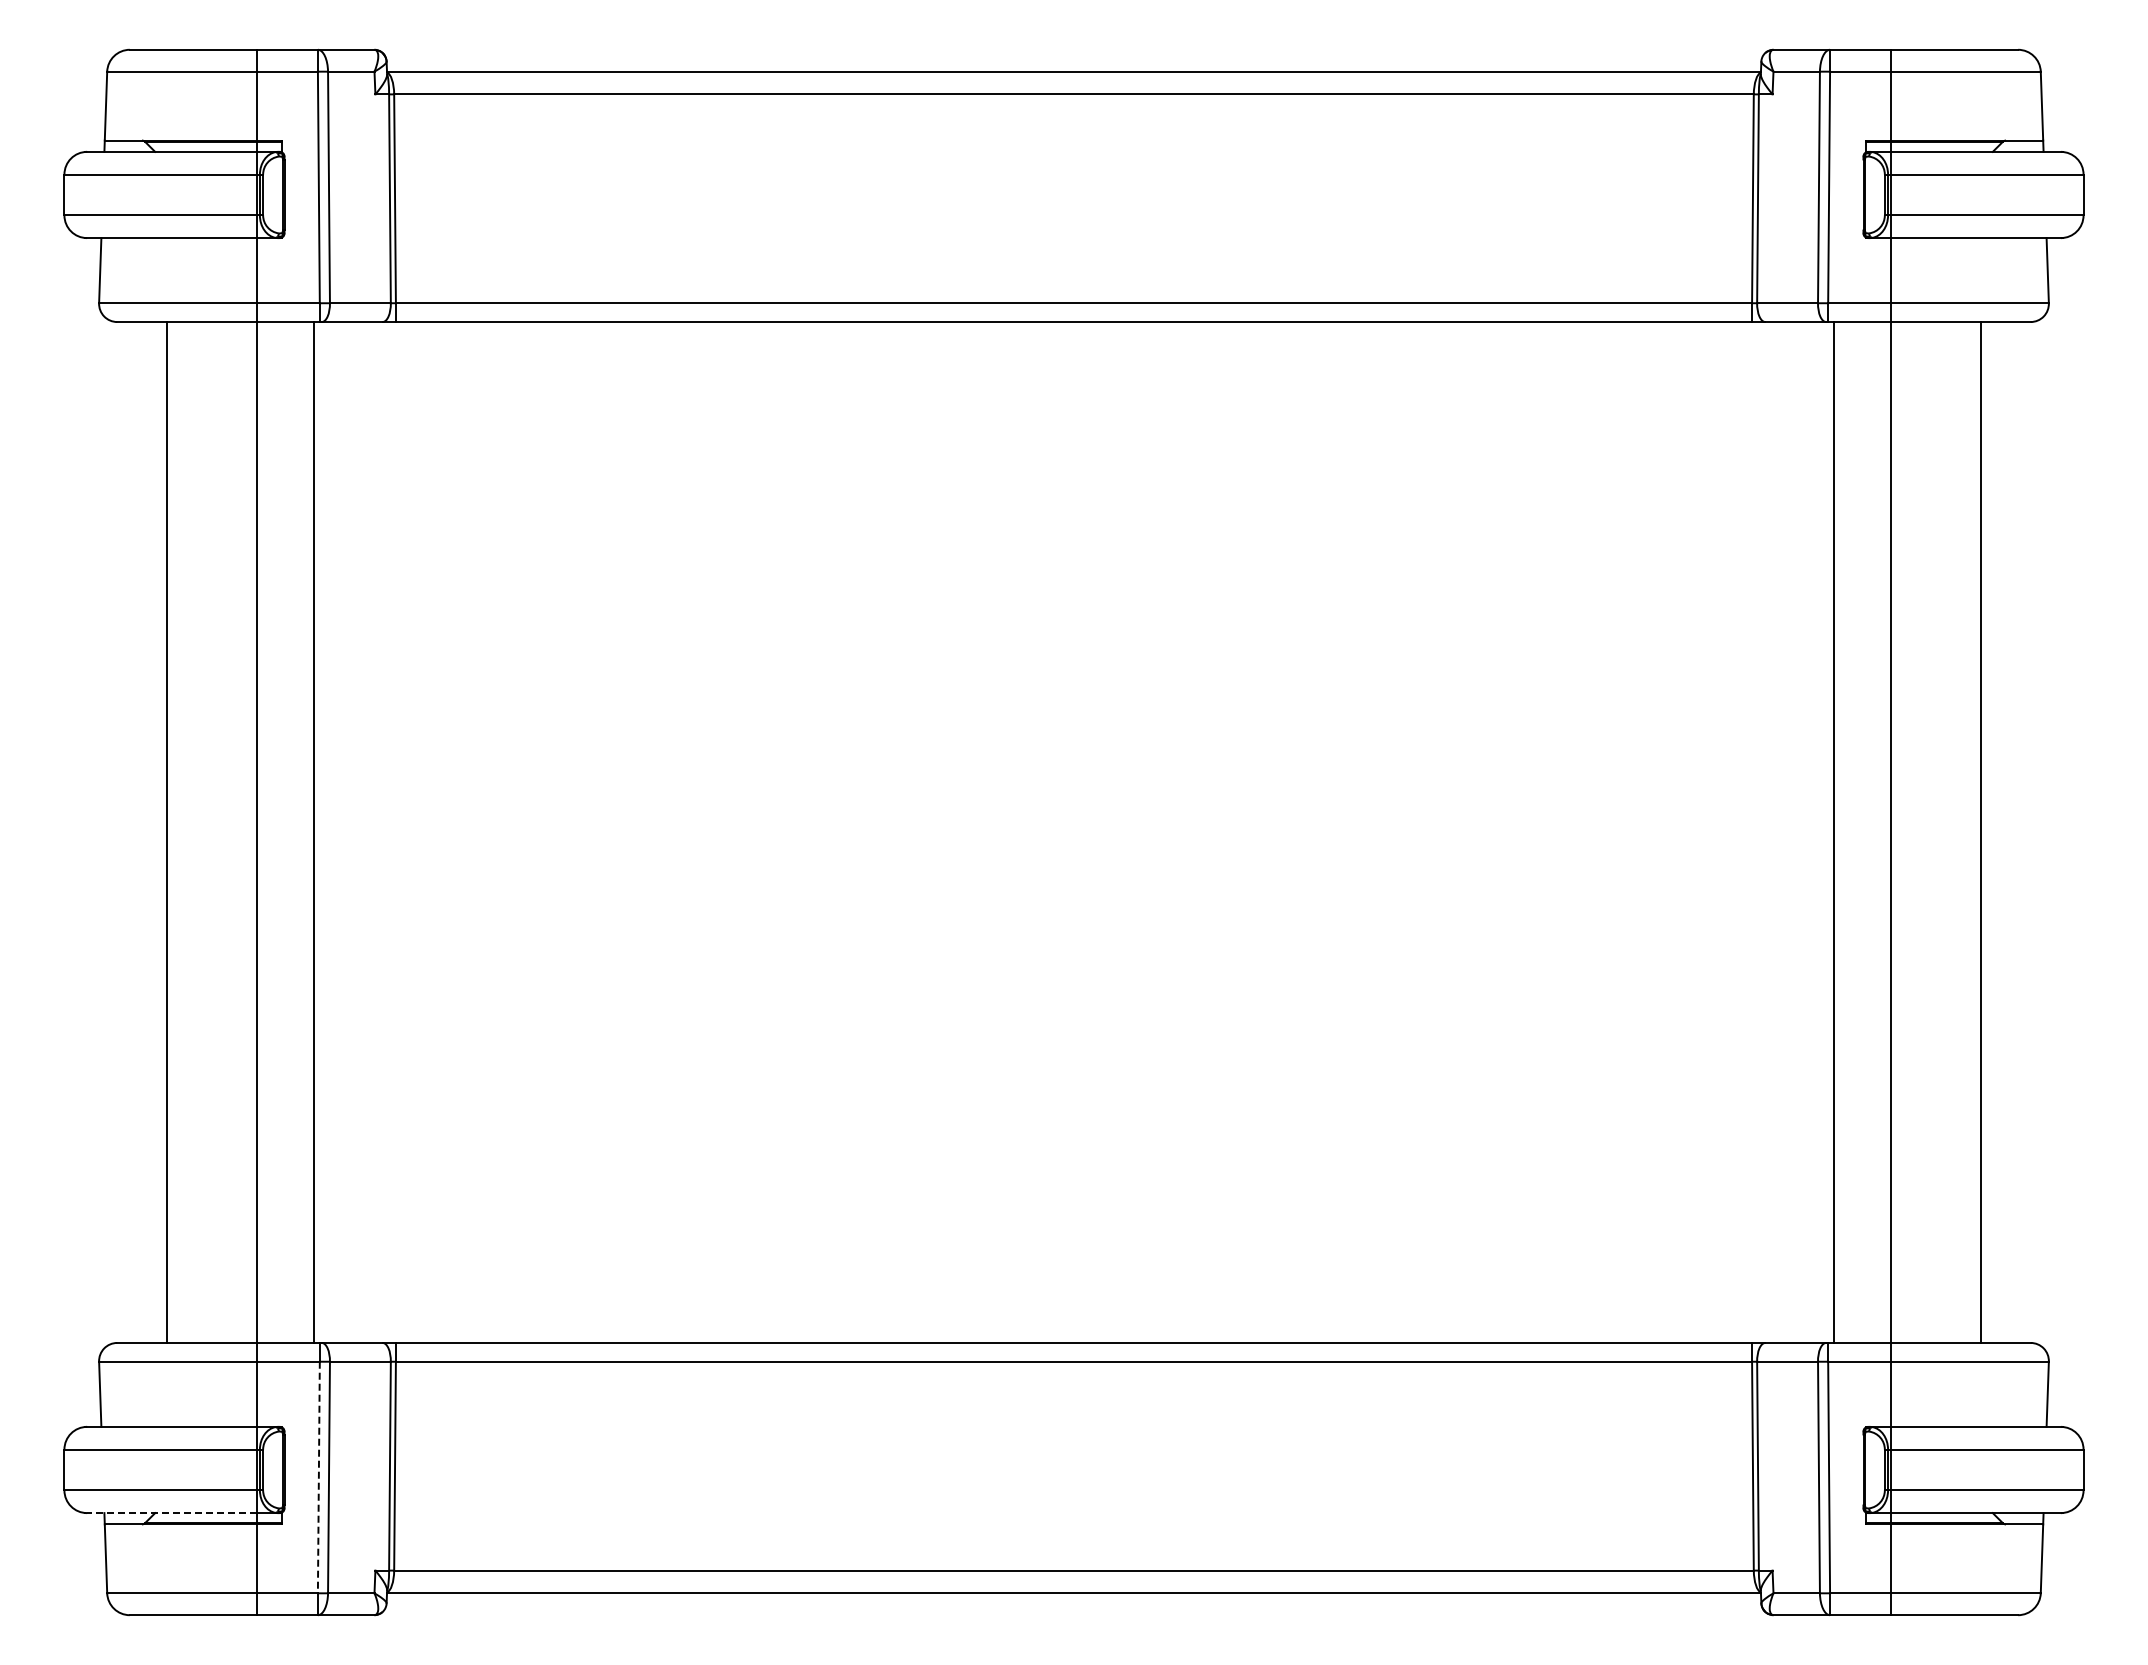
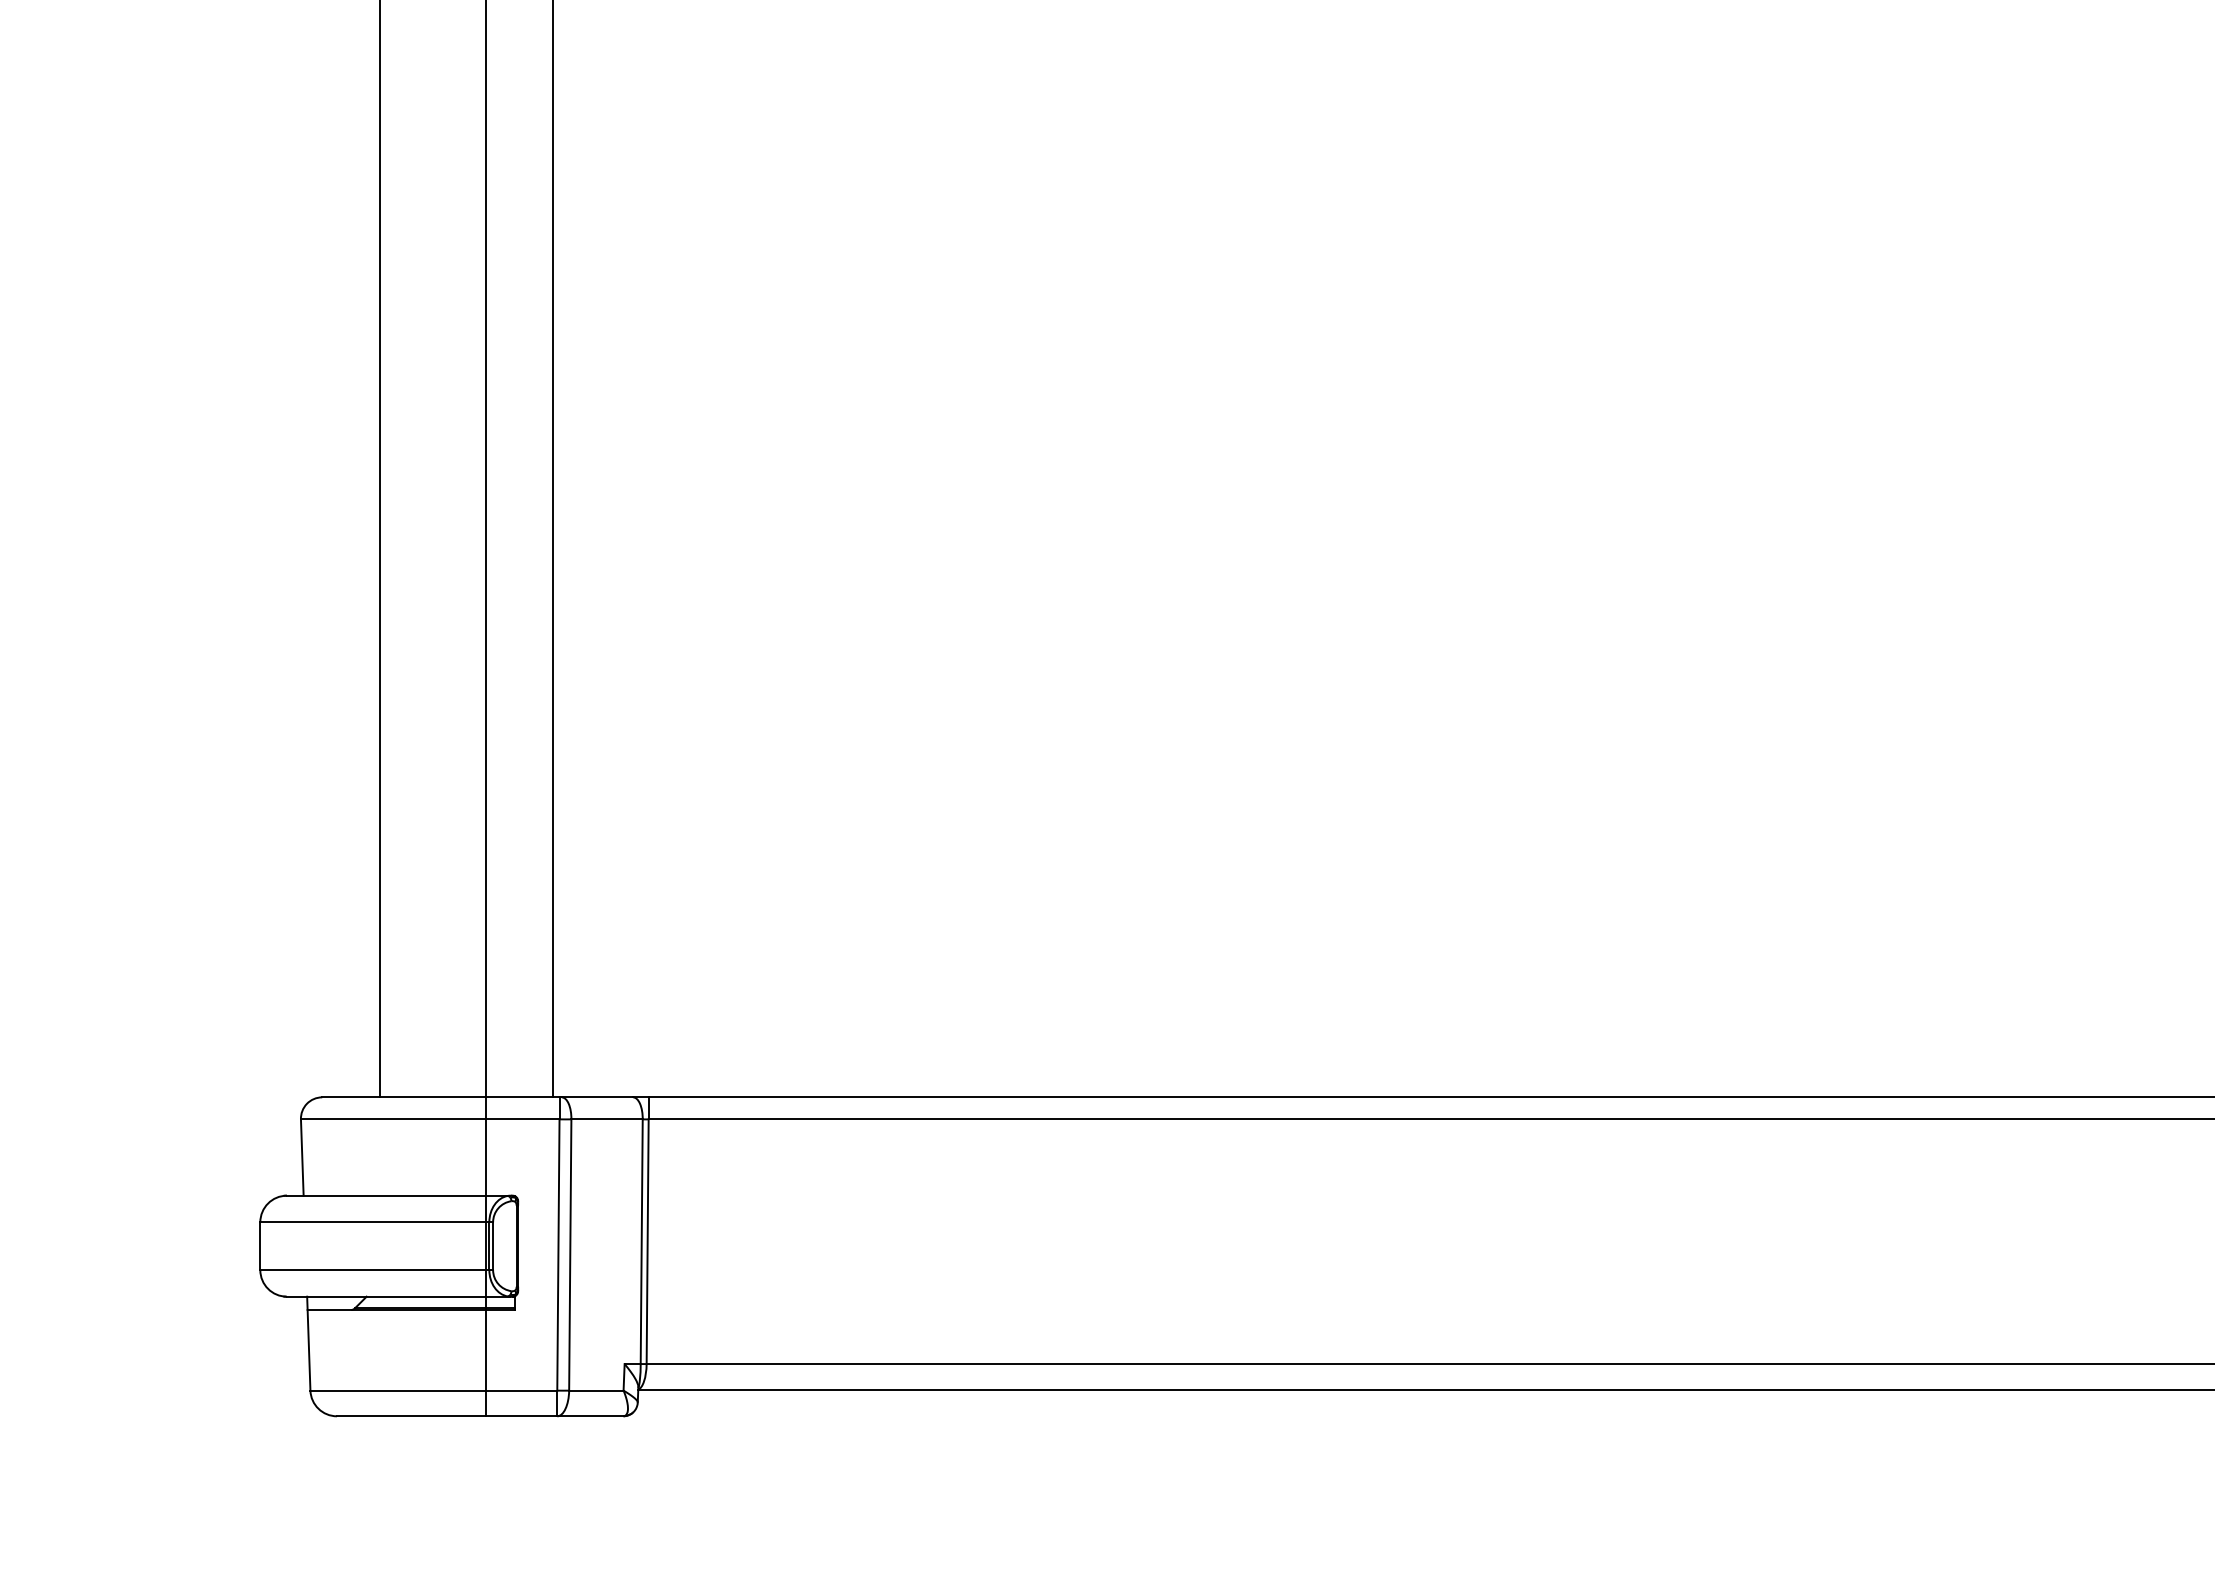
line: (318, 1477) -> (557, 1254), dashed -> solid
line: (171, 1513) -> (385, 1297), dashed -> solid

